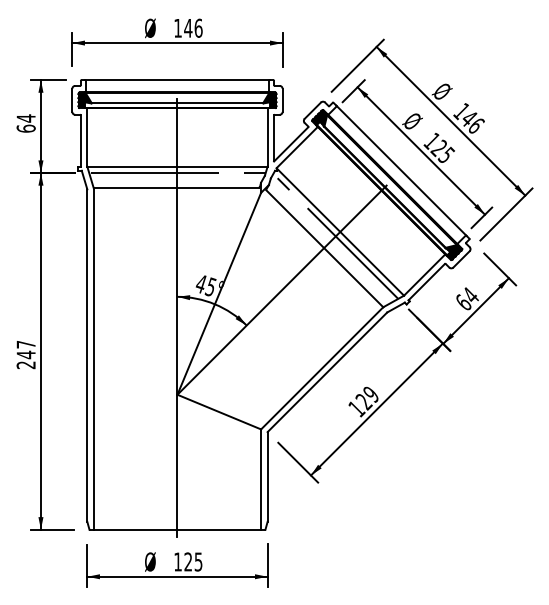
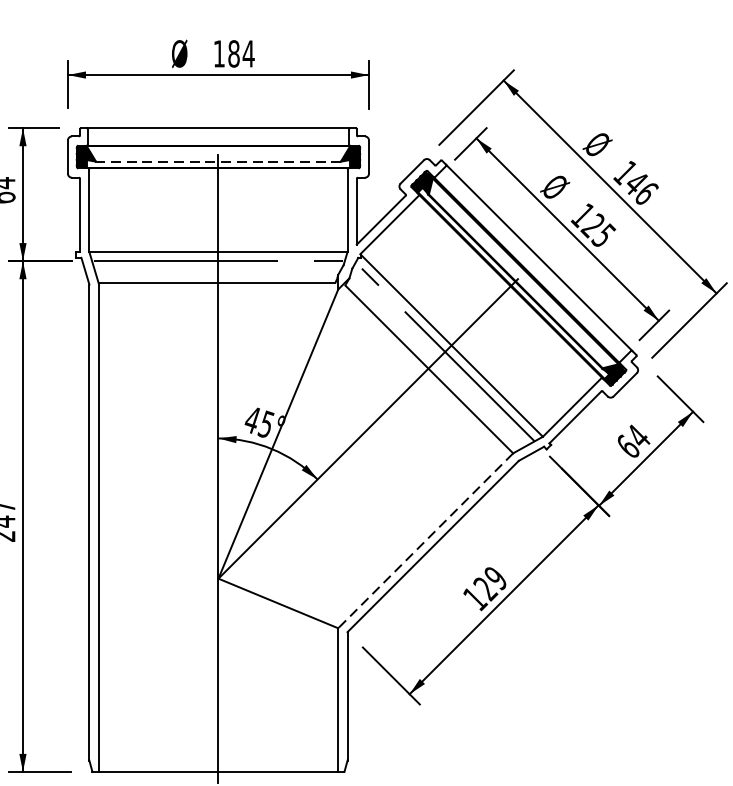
text: (193, 27) -> (241, 52), 146 -> 184
line: (177, 103) -> (218, 161), solid -> dashed
line: (321, 368) -> (424, 541), solid -> dashed

